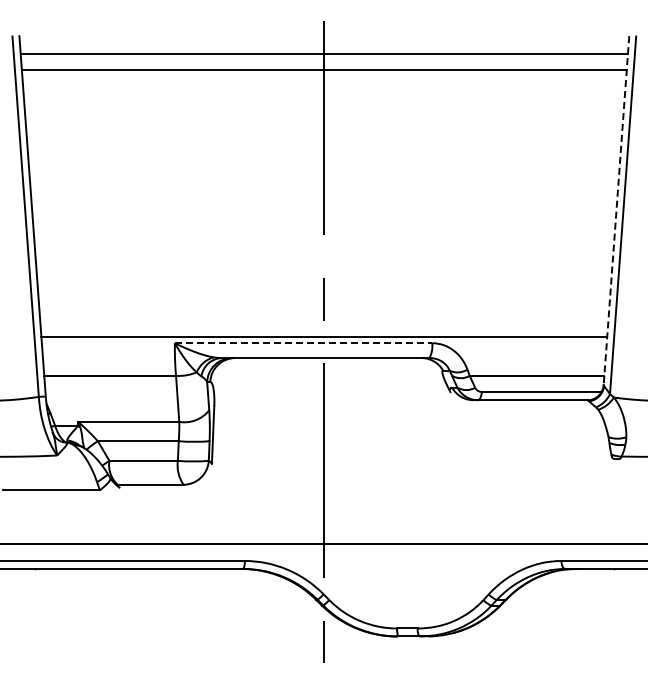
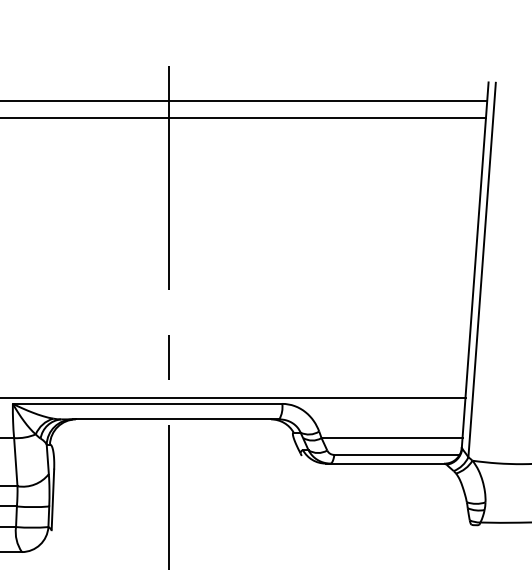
line: (616, 210) -> (475, 264), dashed -> solid
line: (303, 343) -> (147, 404), dashed -> solid

